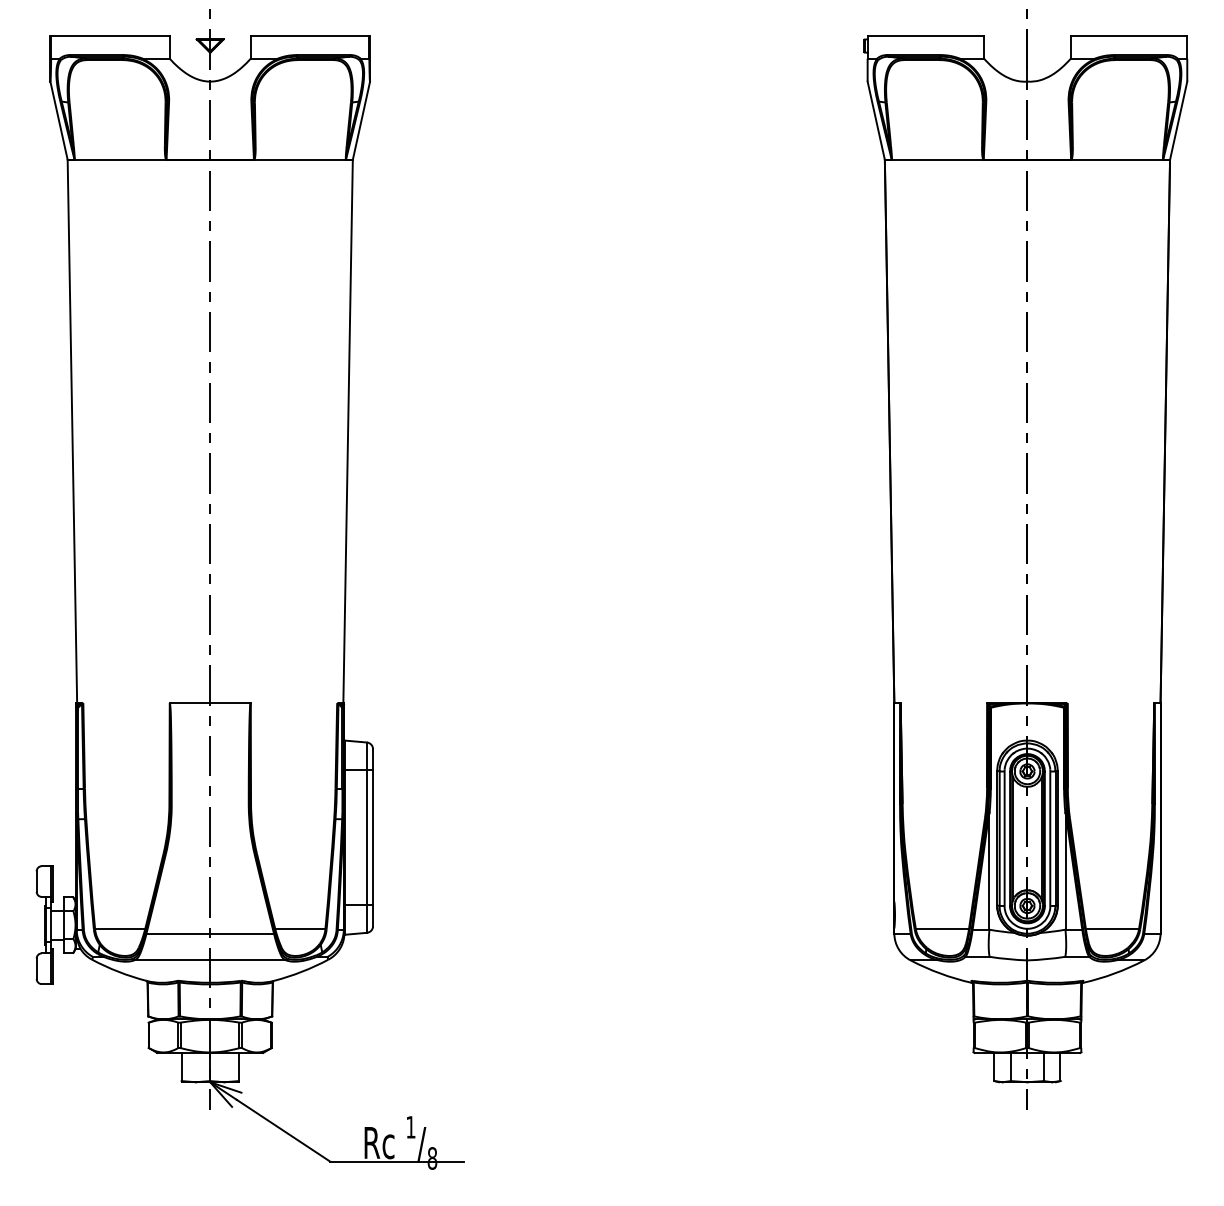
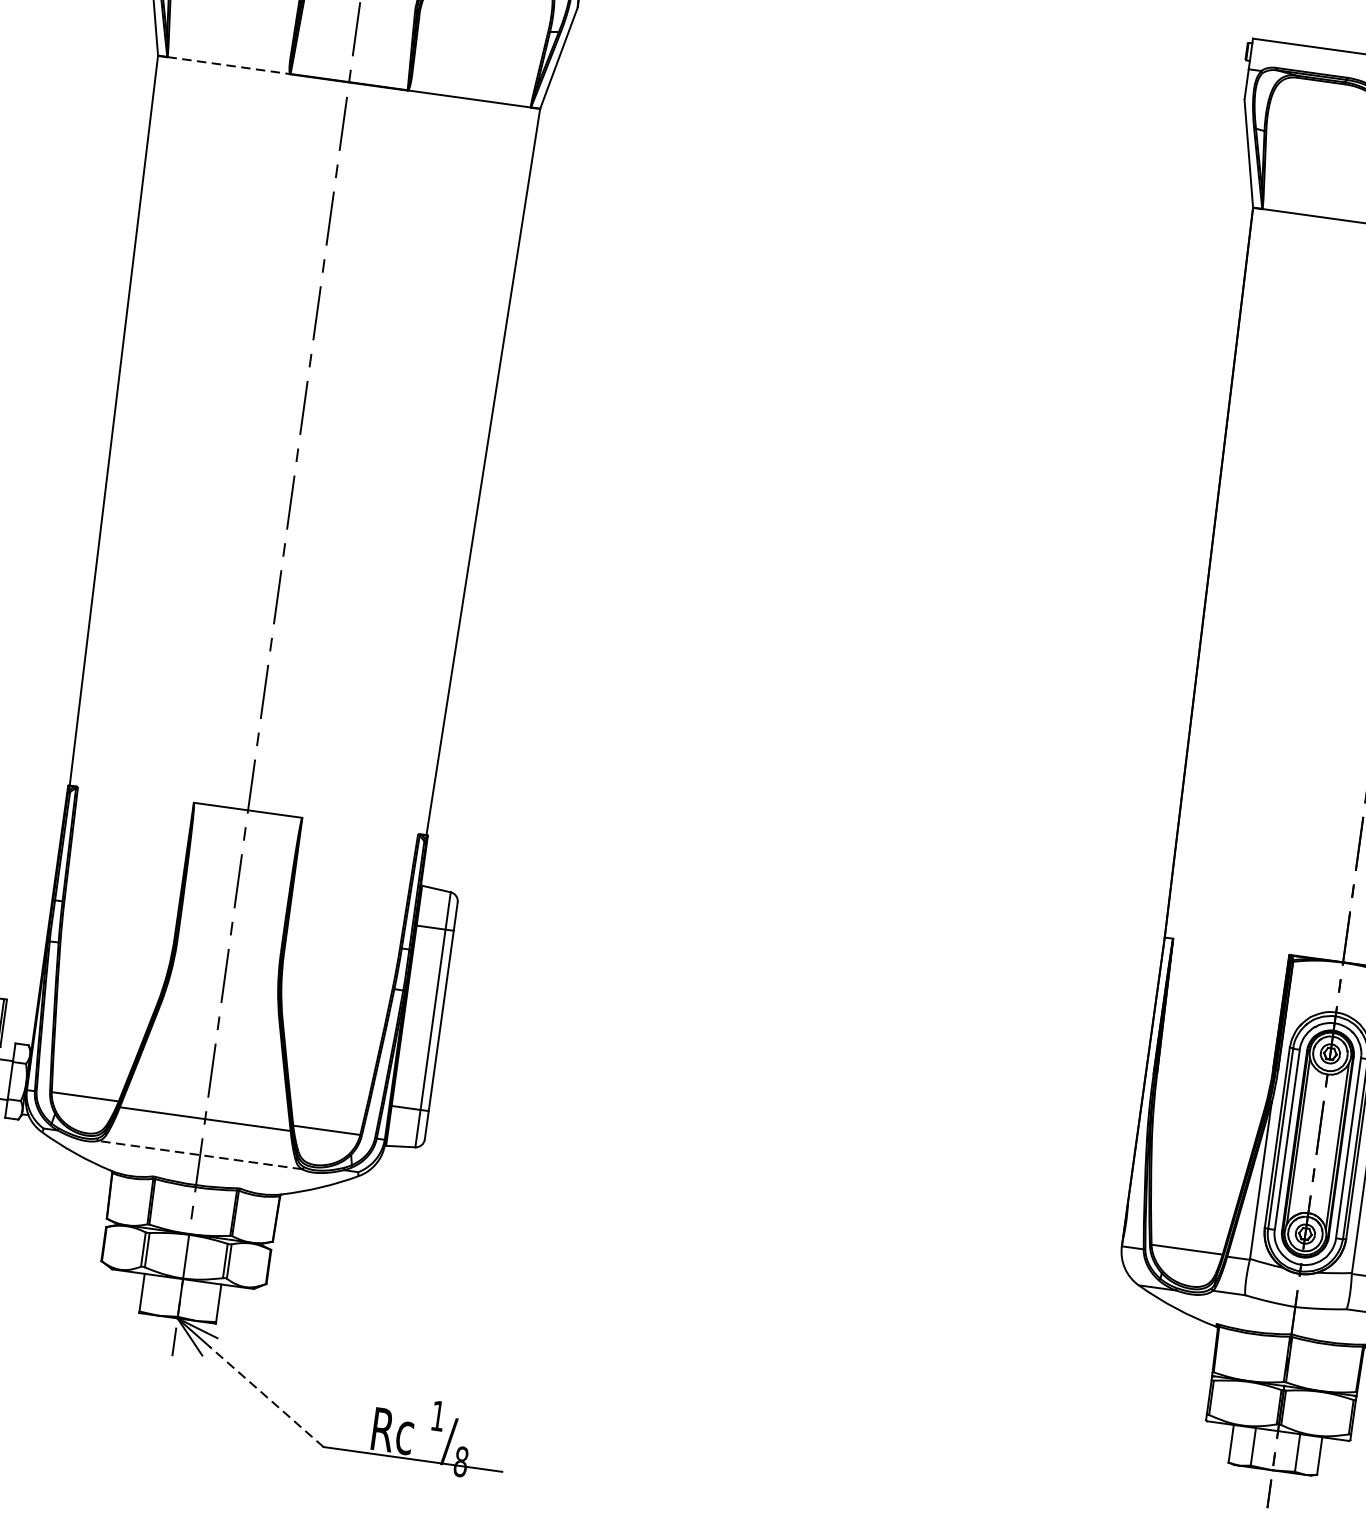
line: (120, 159) -> (228, 65), solid -> dashed
line: (209, 960) -> (199, 1155), solid -> dashed
line: (283, 1130) -> (266, 1396), solid -> dashed

